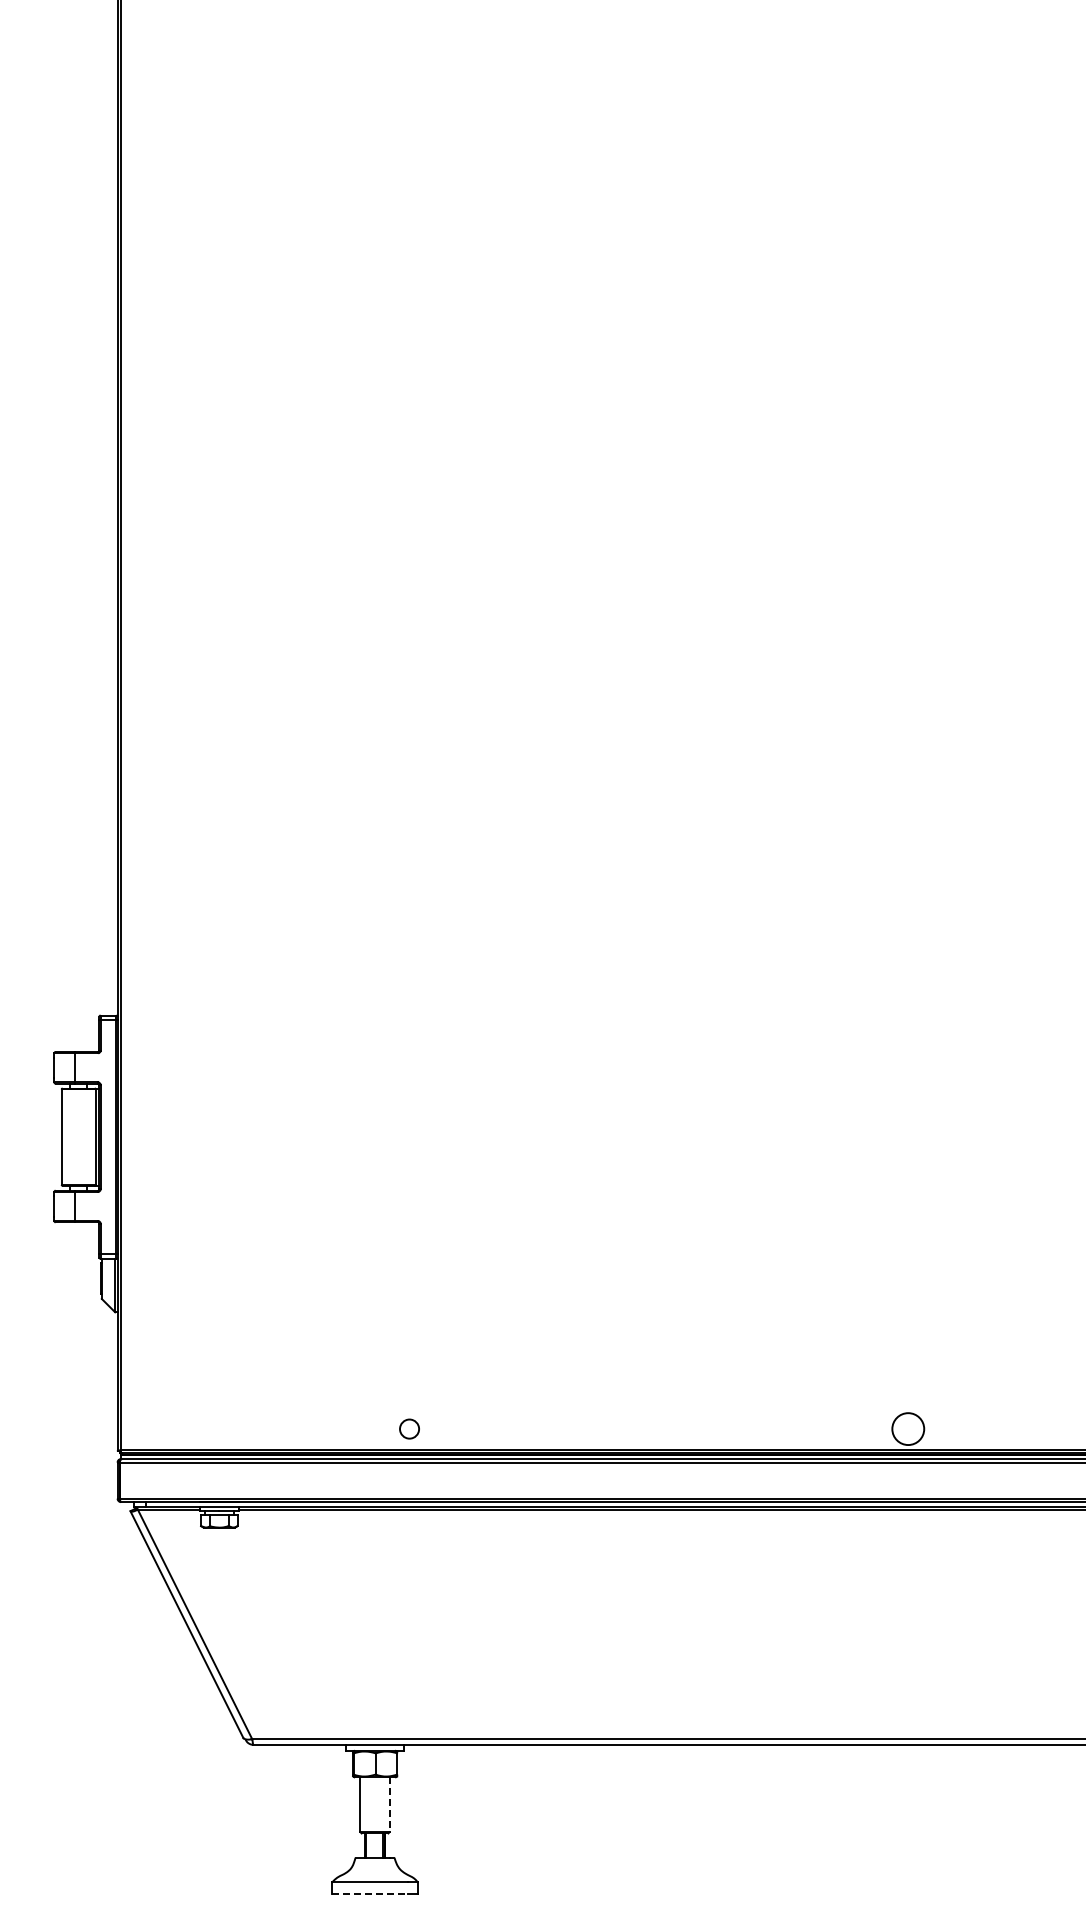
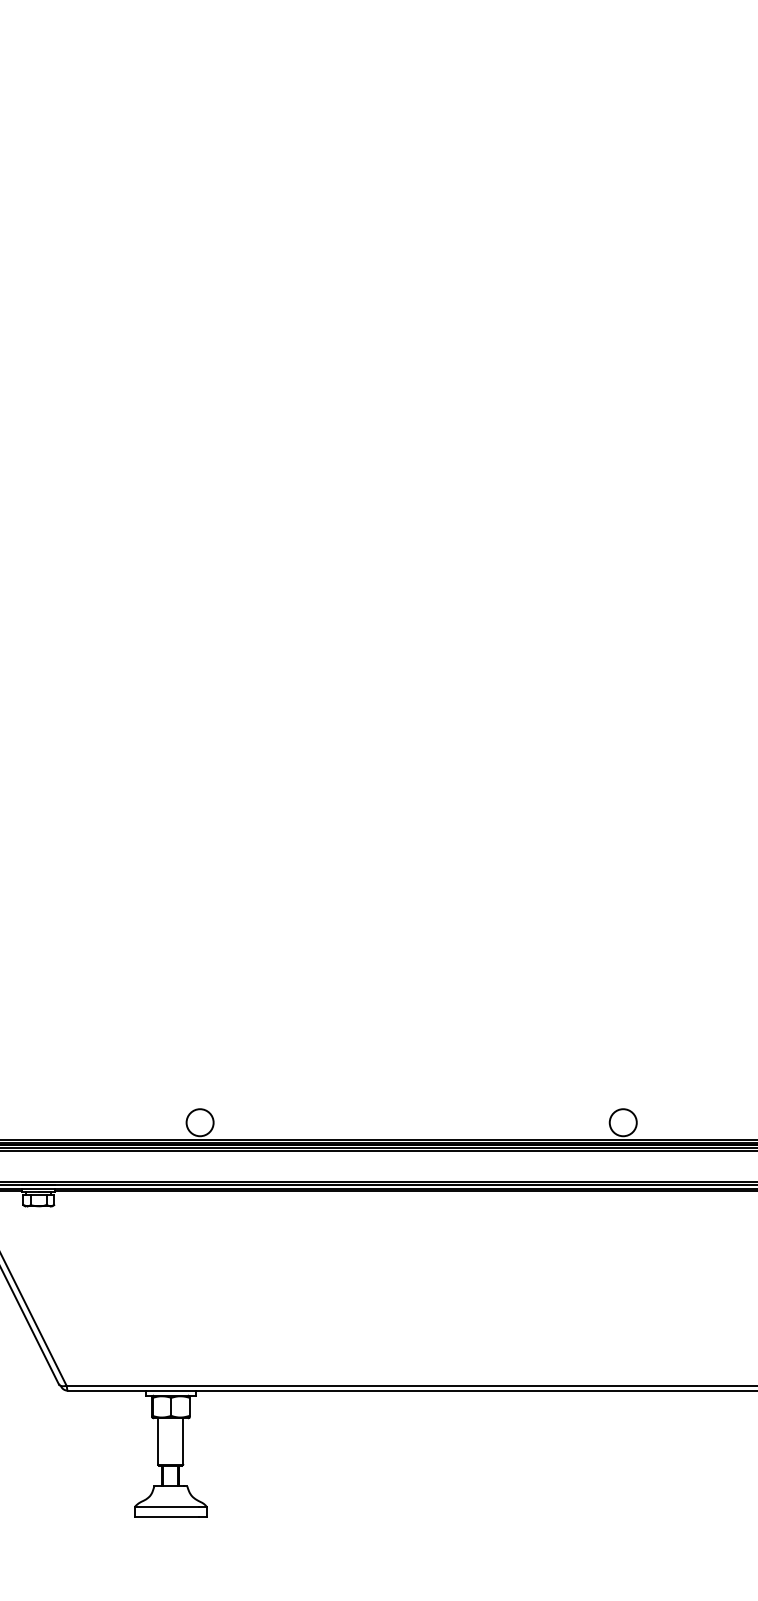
circle: (409, 1429) -> (200, 1123), size x1.67
line: (389, 1805) -> (183, 1442), dashed -> solid
line: (370, 1894) -> (166, 1517), dashed -> solid

